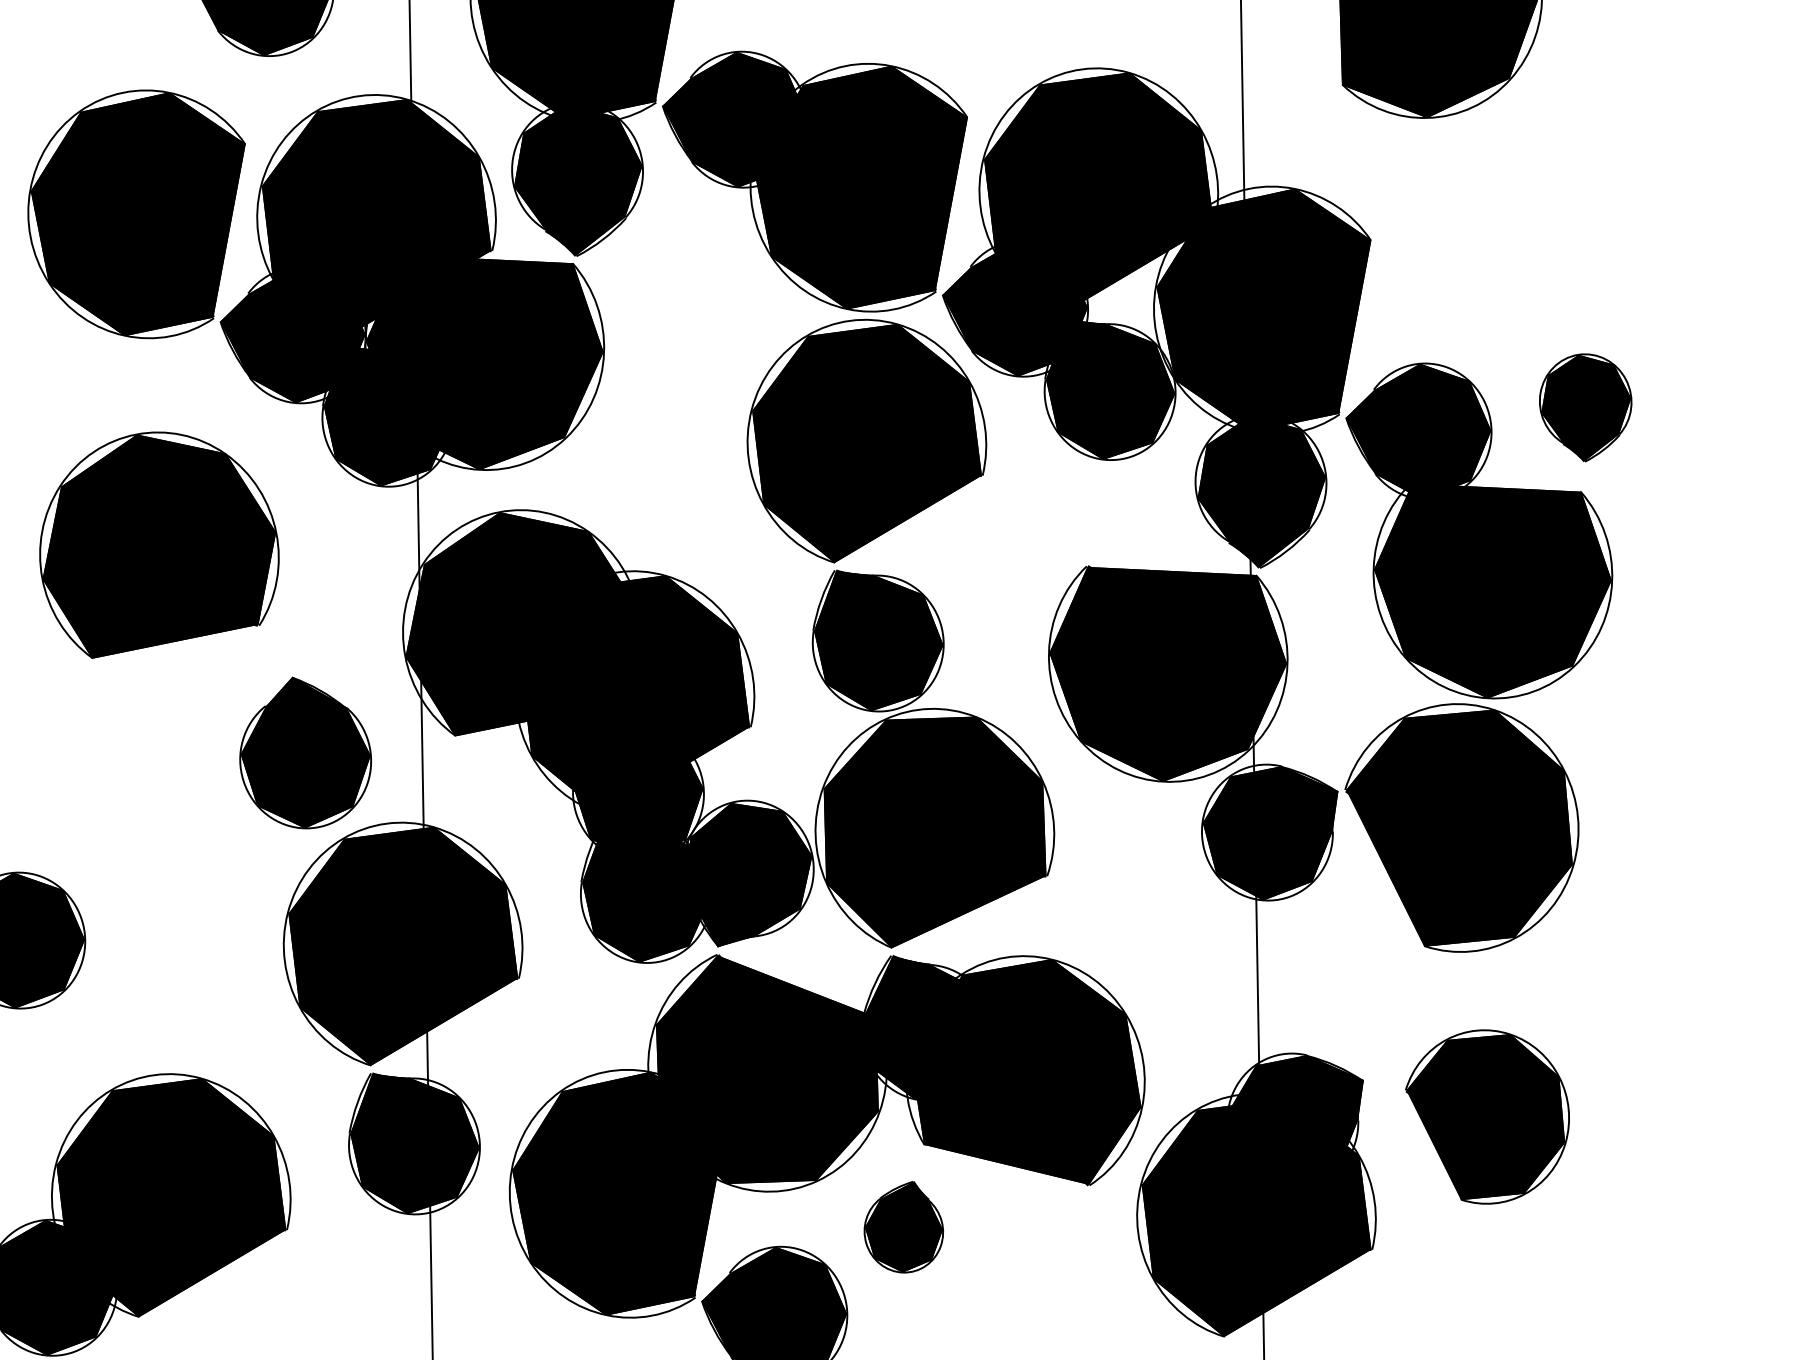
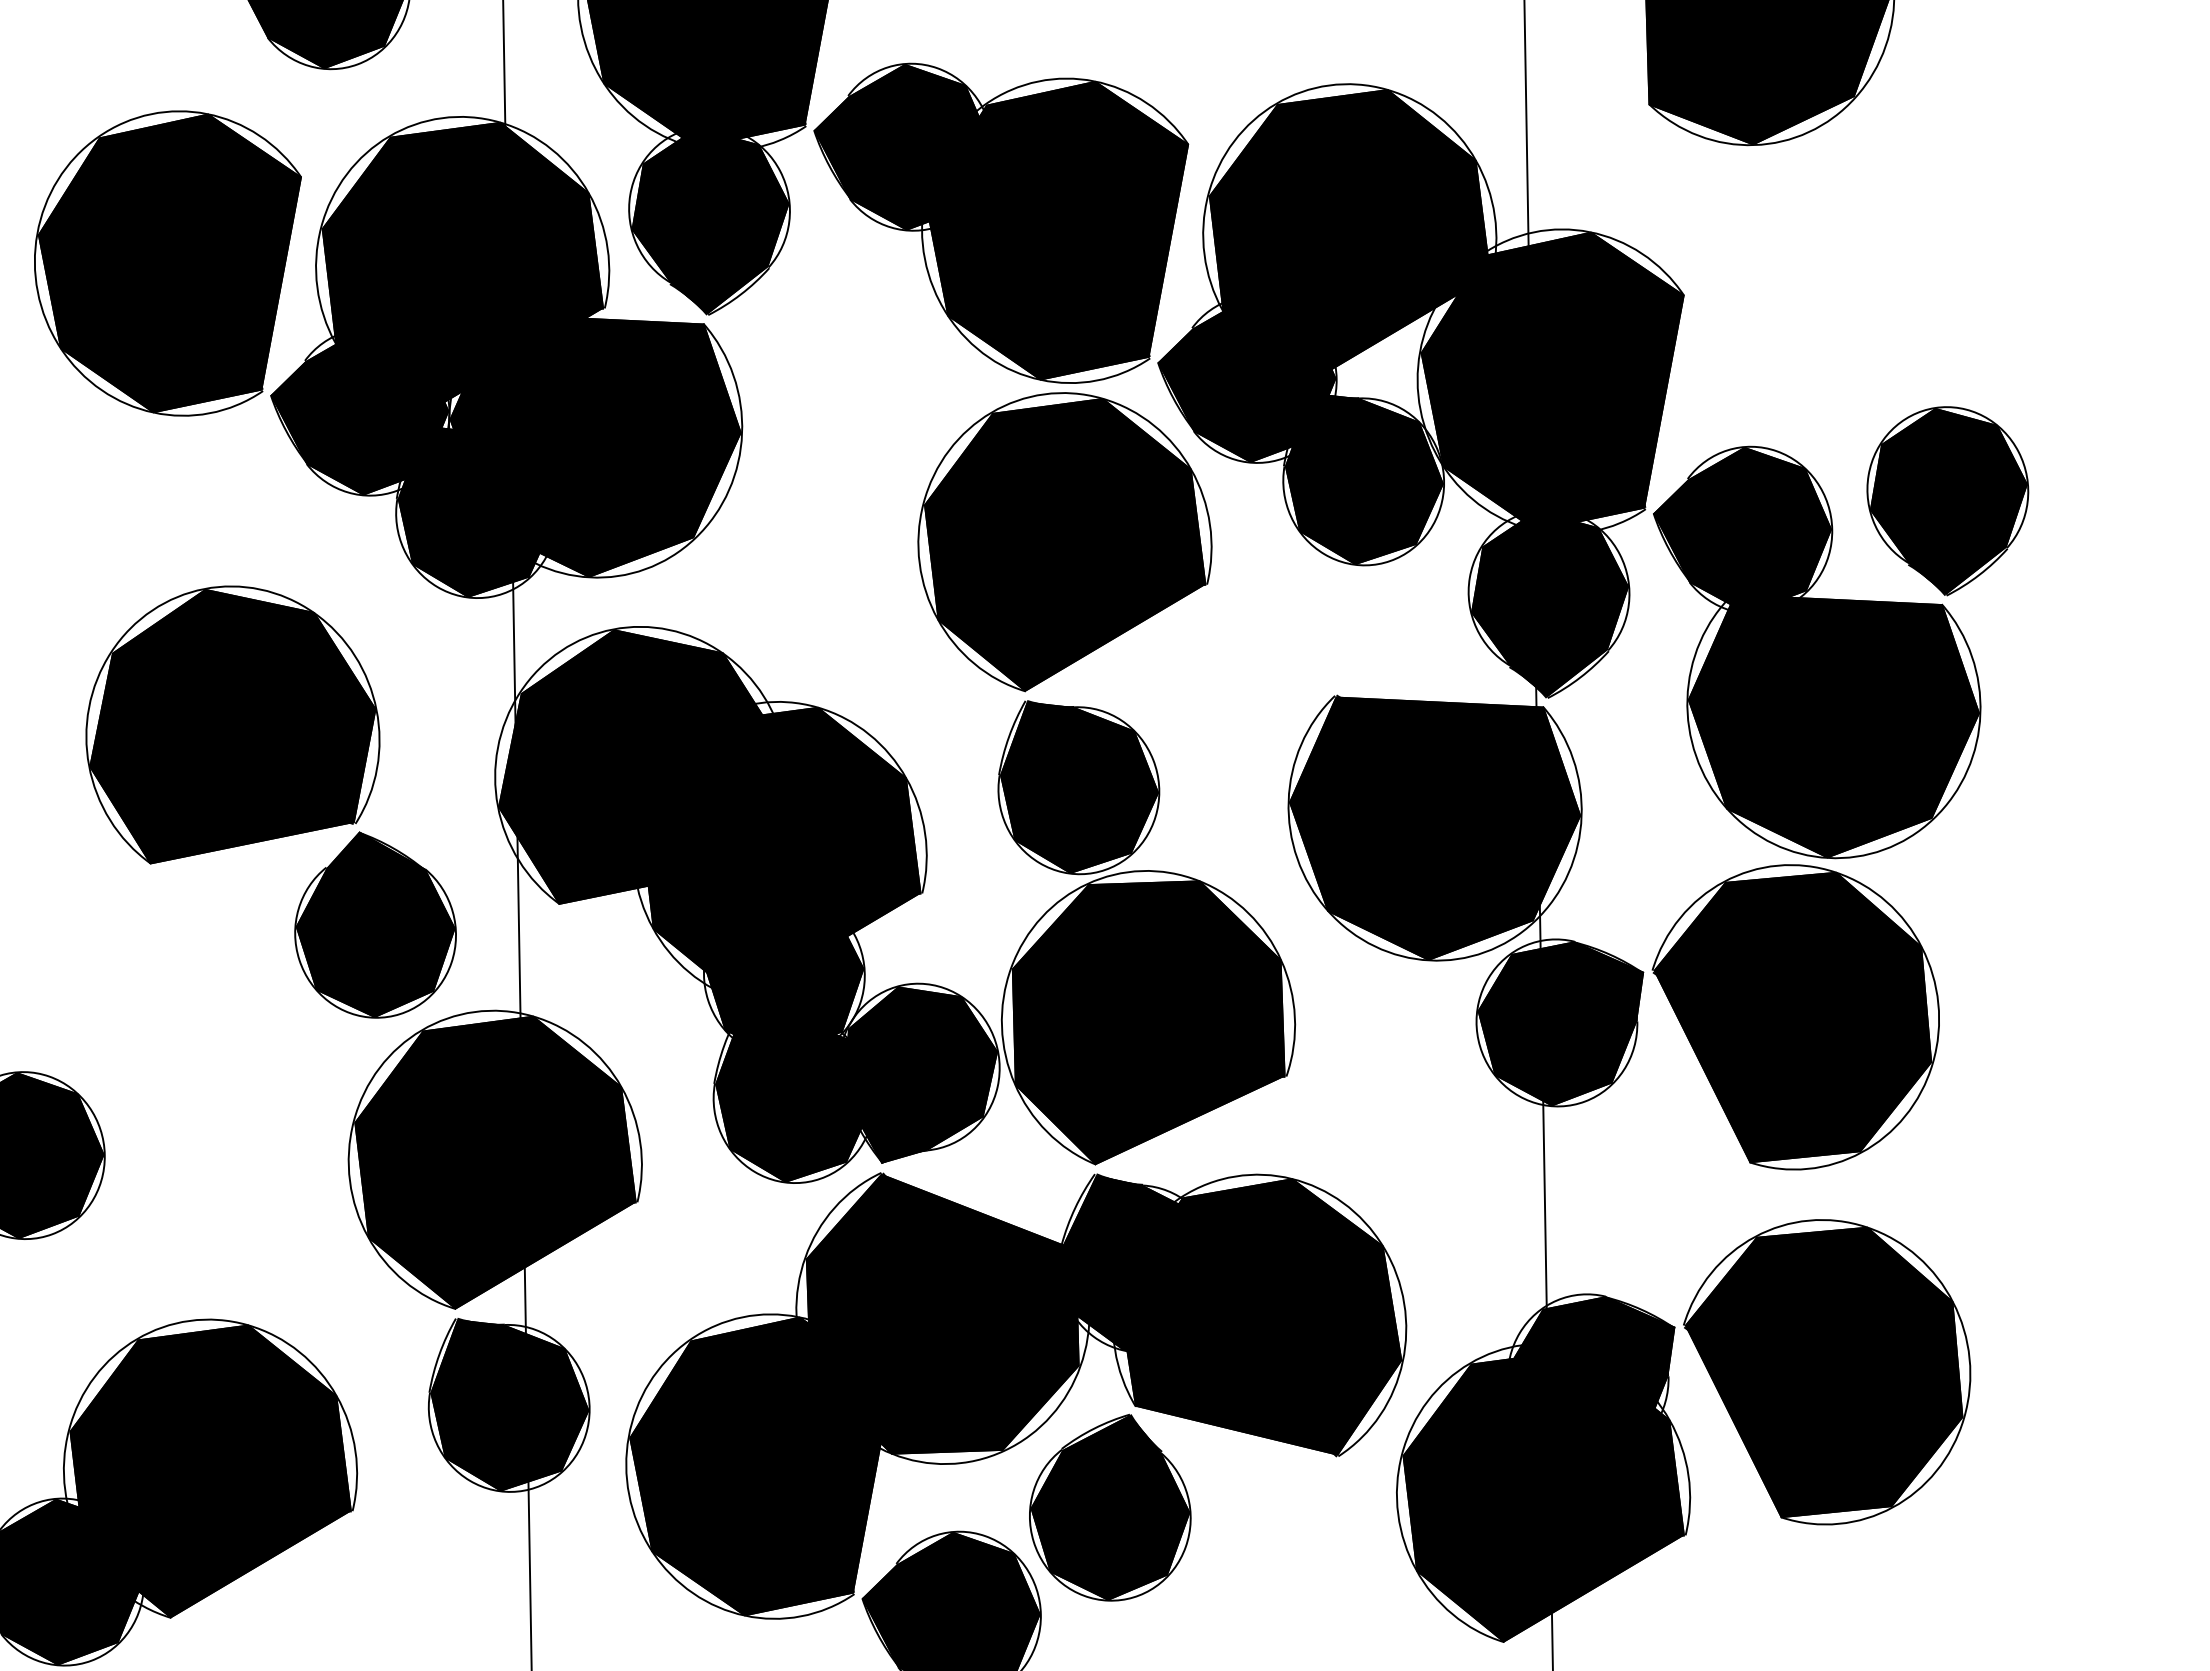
part: (1585, 408) -> (1947, 501), size x1.43
part: (159, 544) -> (232, 724), moved
part: (1487, 1117) -> (1827, 1372), size x1.43
part: (903, 1227) -> (1110, 1507), size x1.67

